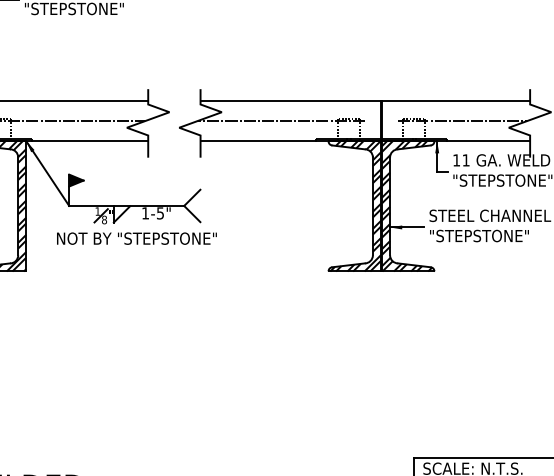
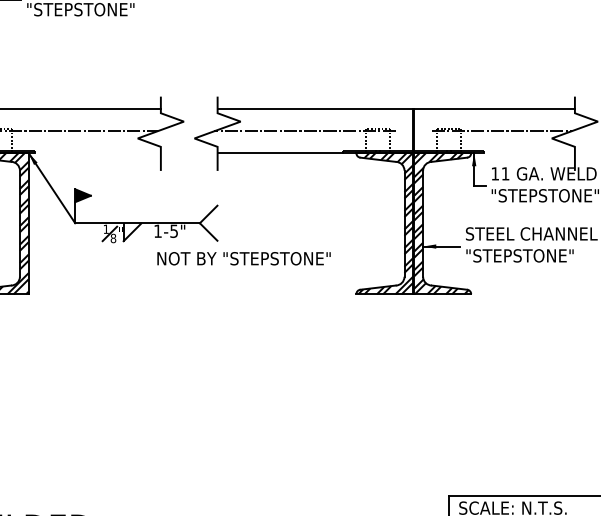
line: (90, 141) -> (98, 153), removed
line: (488, 141) -> (529, 153), removed
text: (136, 238) -> (243, 258), moved

